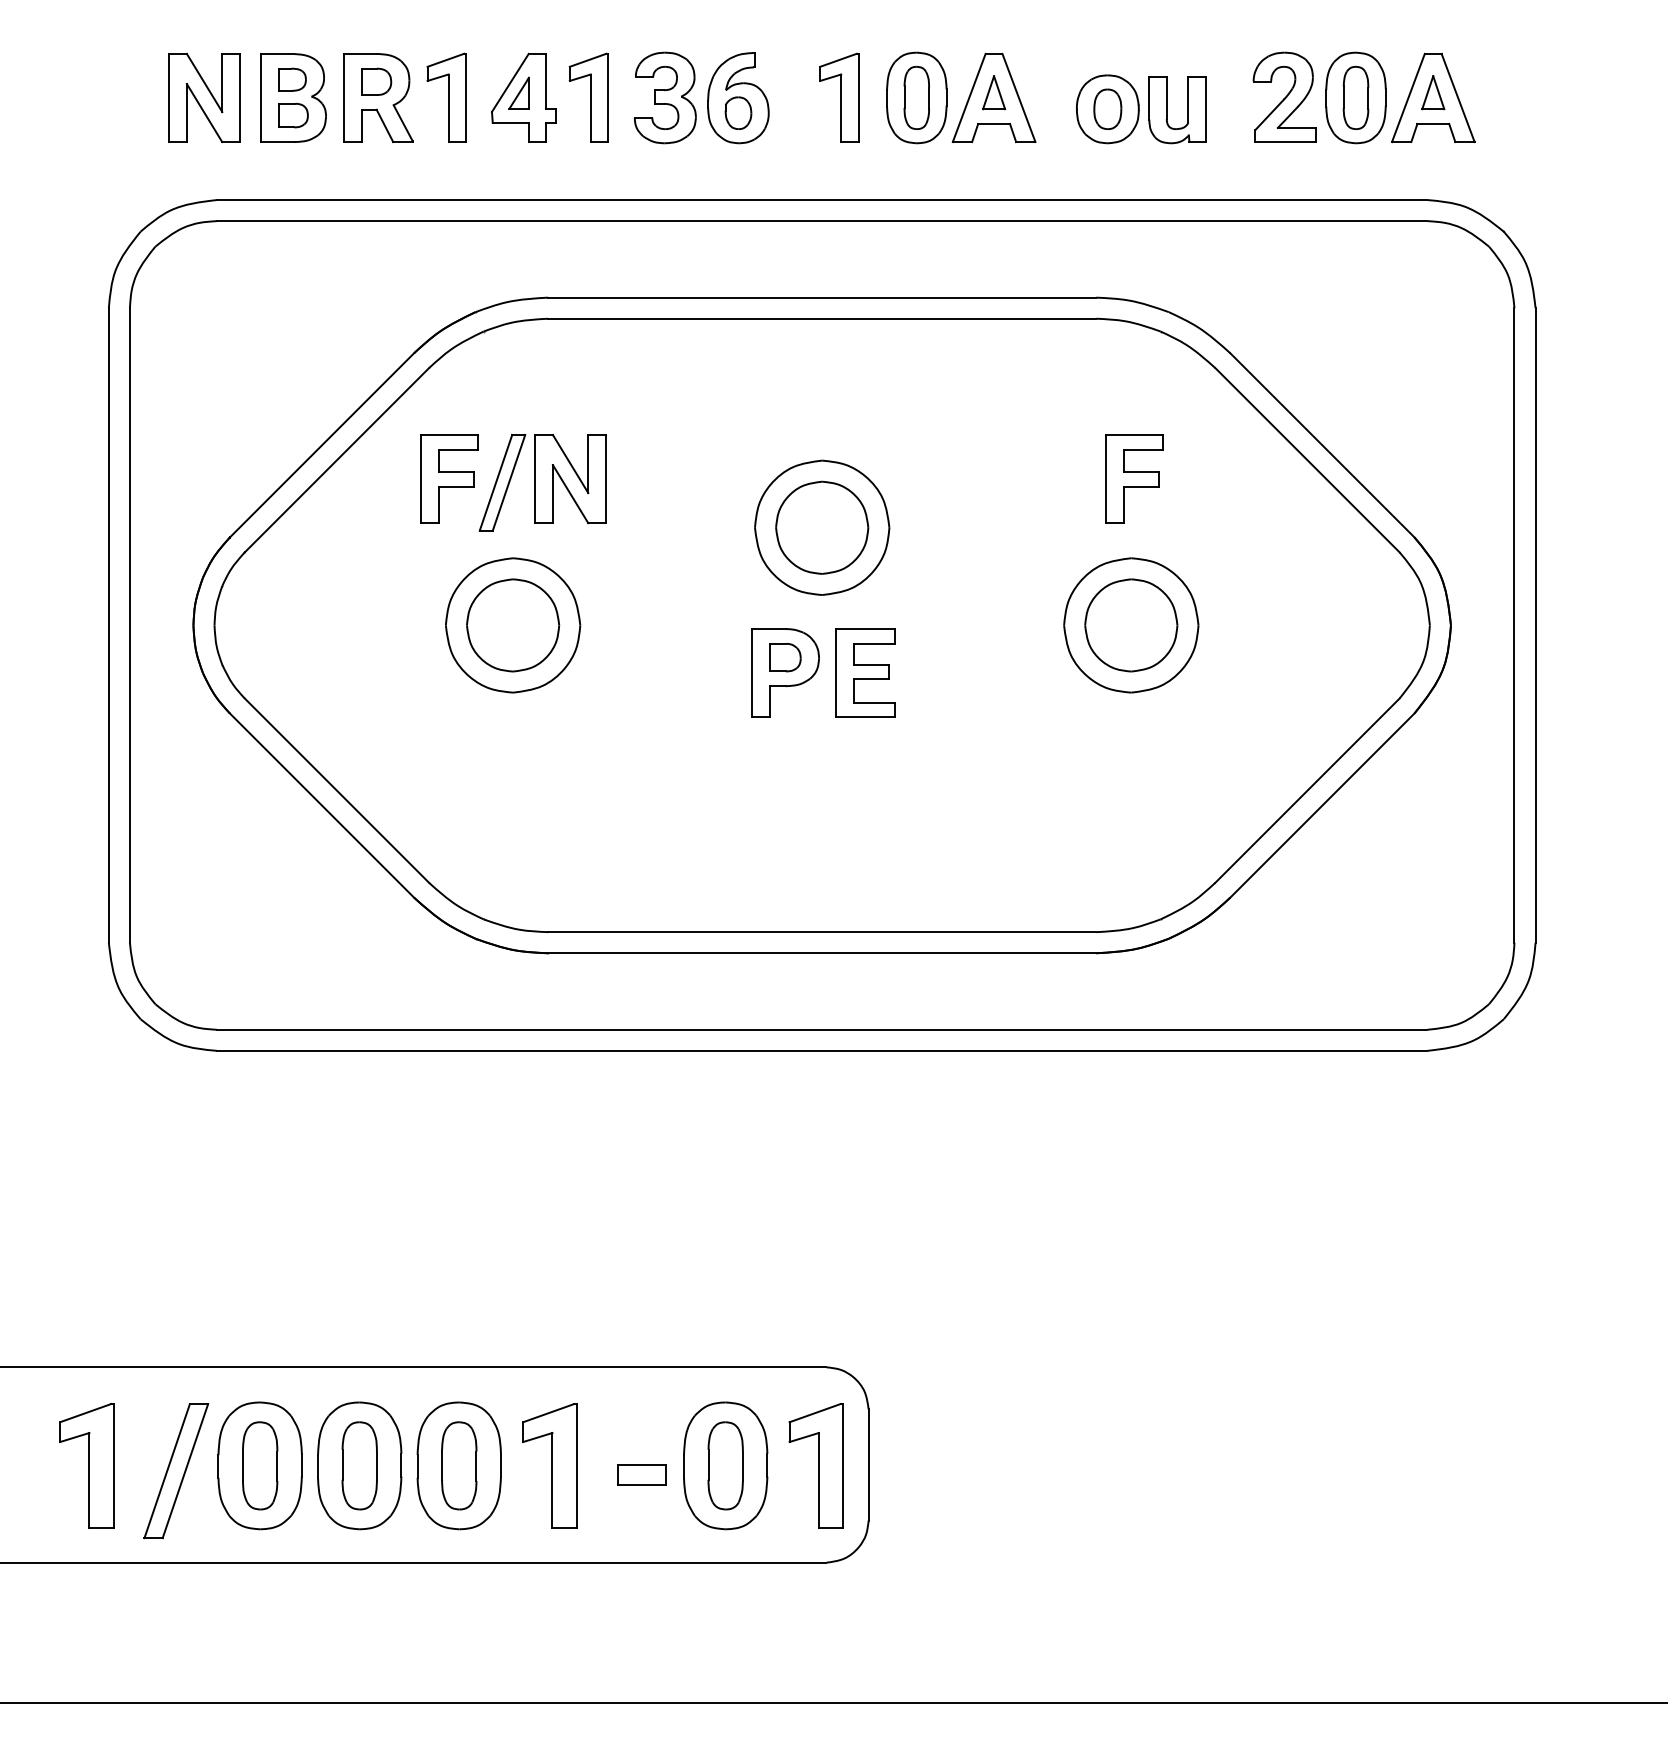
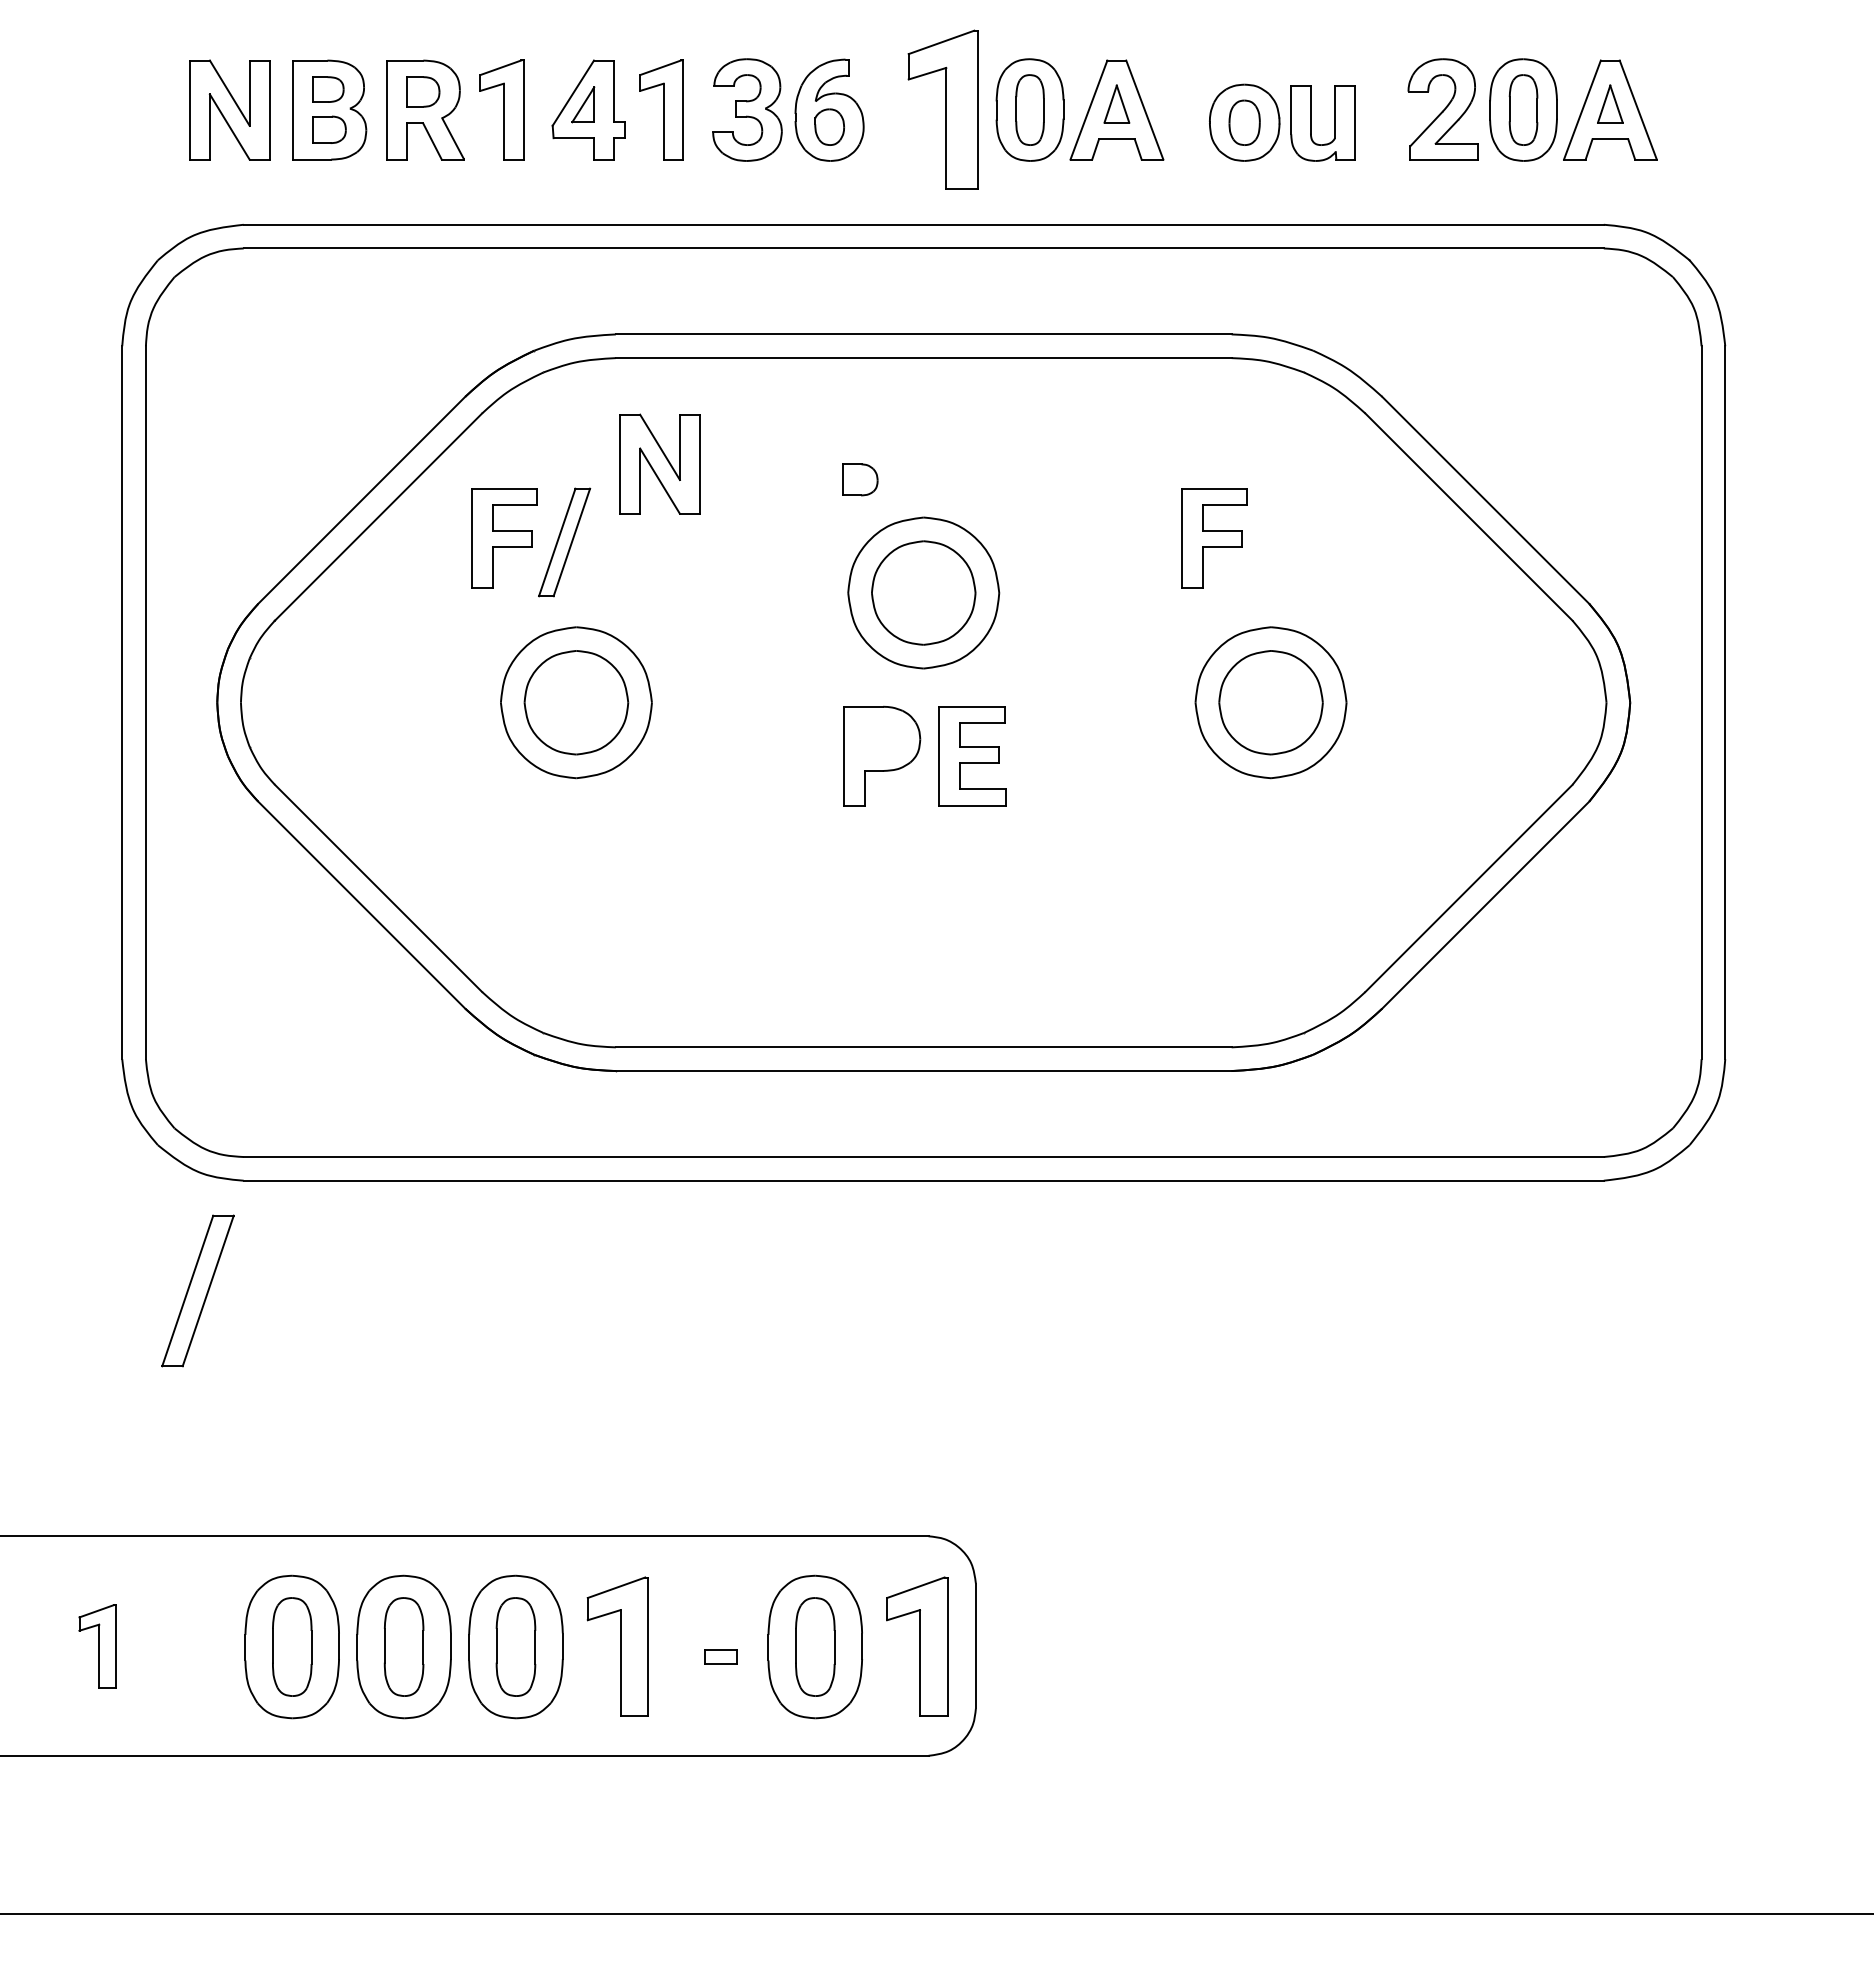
part: (838, 97) -> (942, 109), size x1.6
part: (570, 478) -> (659, 463), moved
part: (1134, 479) -> (1214, 538), moved
part: (785, 657) -> (860, 479), moved
part: (86, 1465) -> (97, 1646), size x0.6
part: (175, 1470) -> (197, 1290), moved
part: (641, 1474) -> (720, 1656), size x0.6

